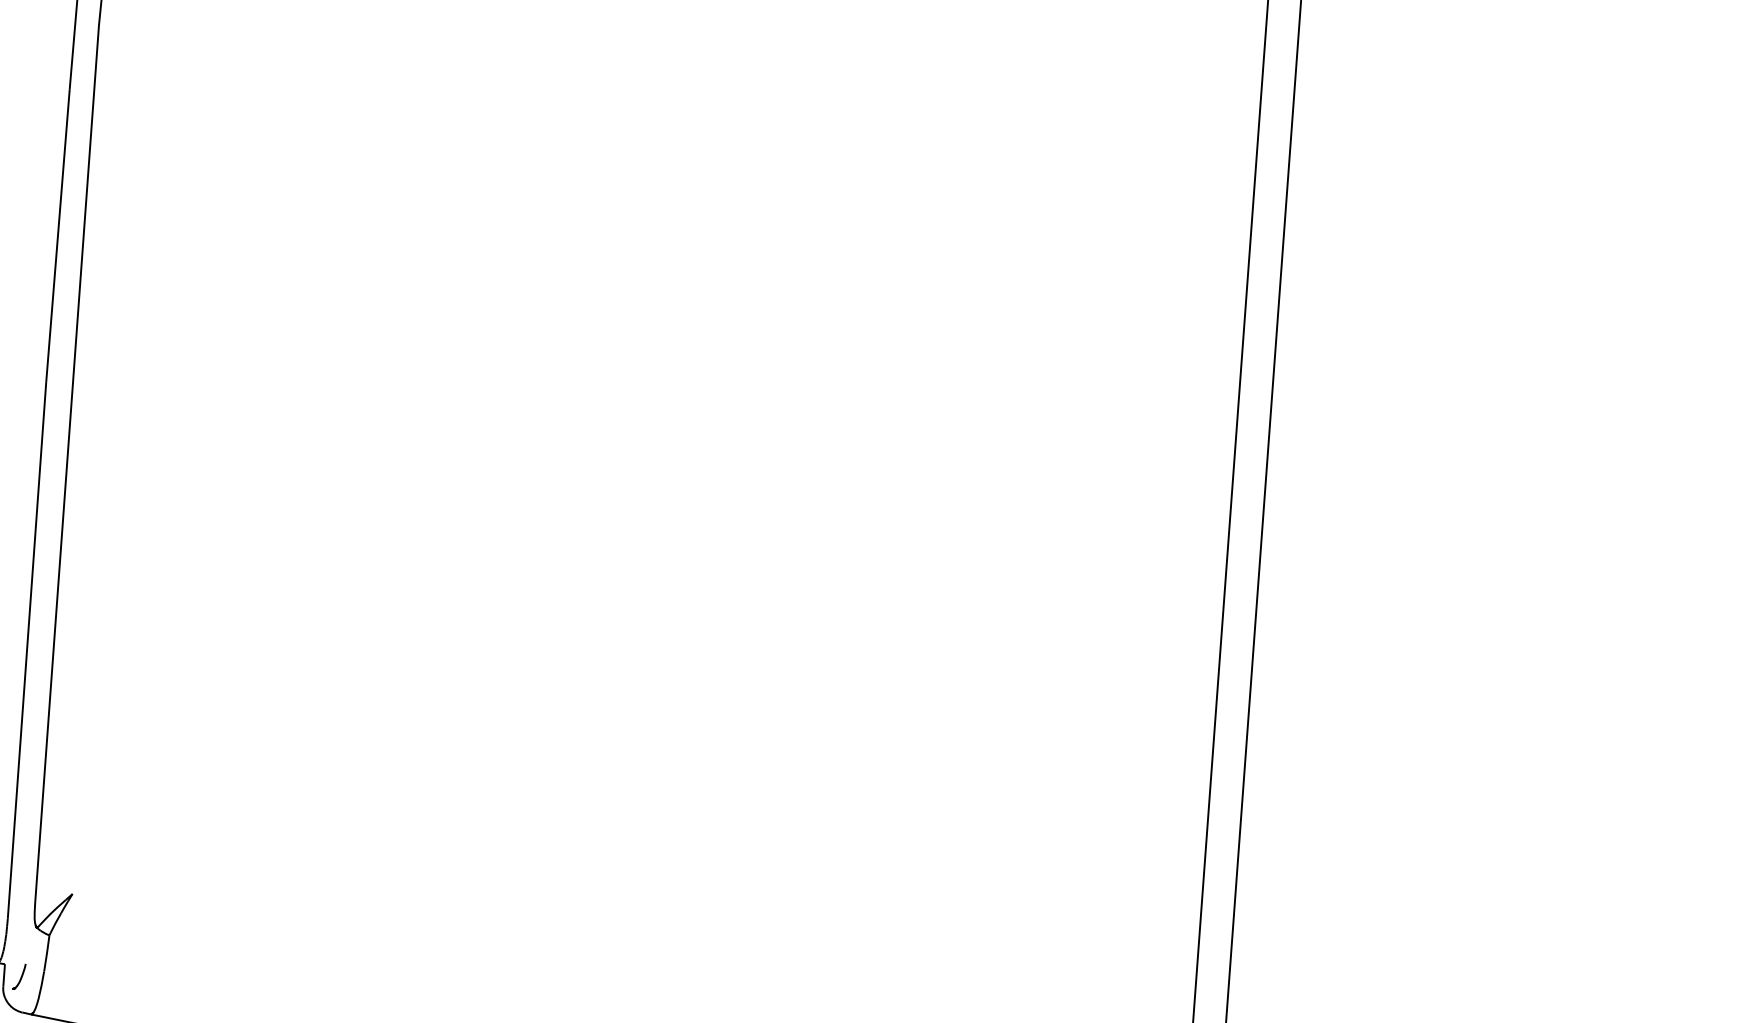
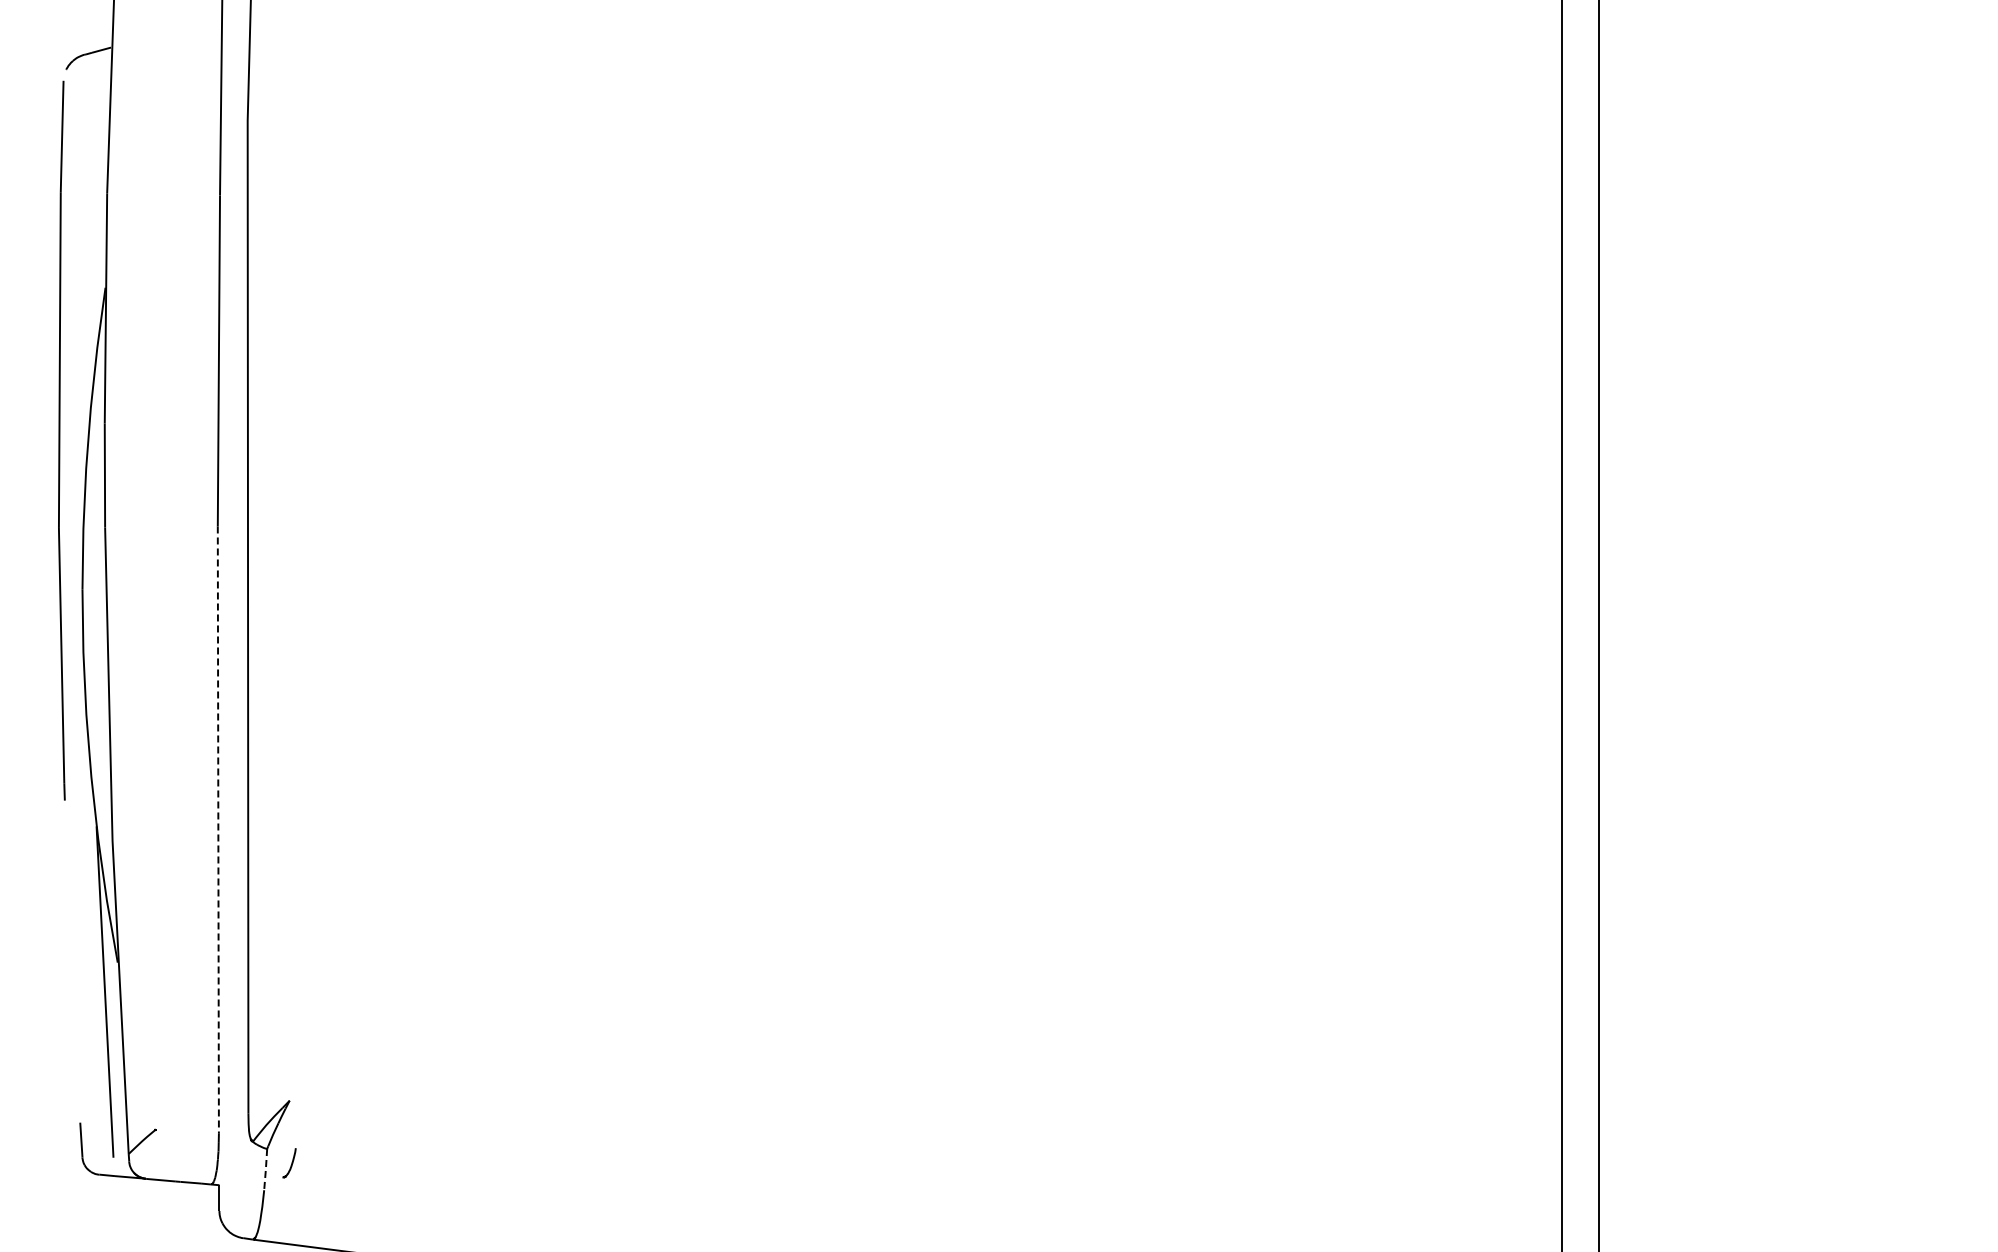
line: (27, 650) -> (218, 830), solid -> dashed
line: (46, 953) -> (265, 1169), solid -> dashed
curve: (20, 977) -> (291, 1163), moved

